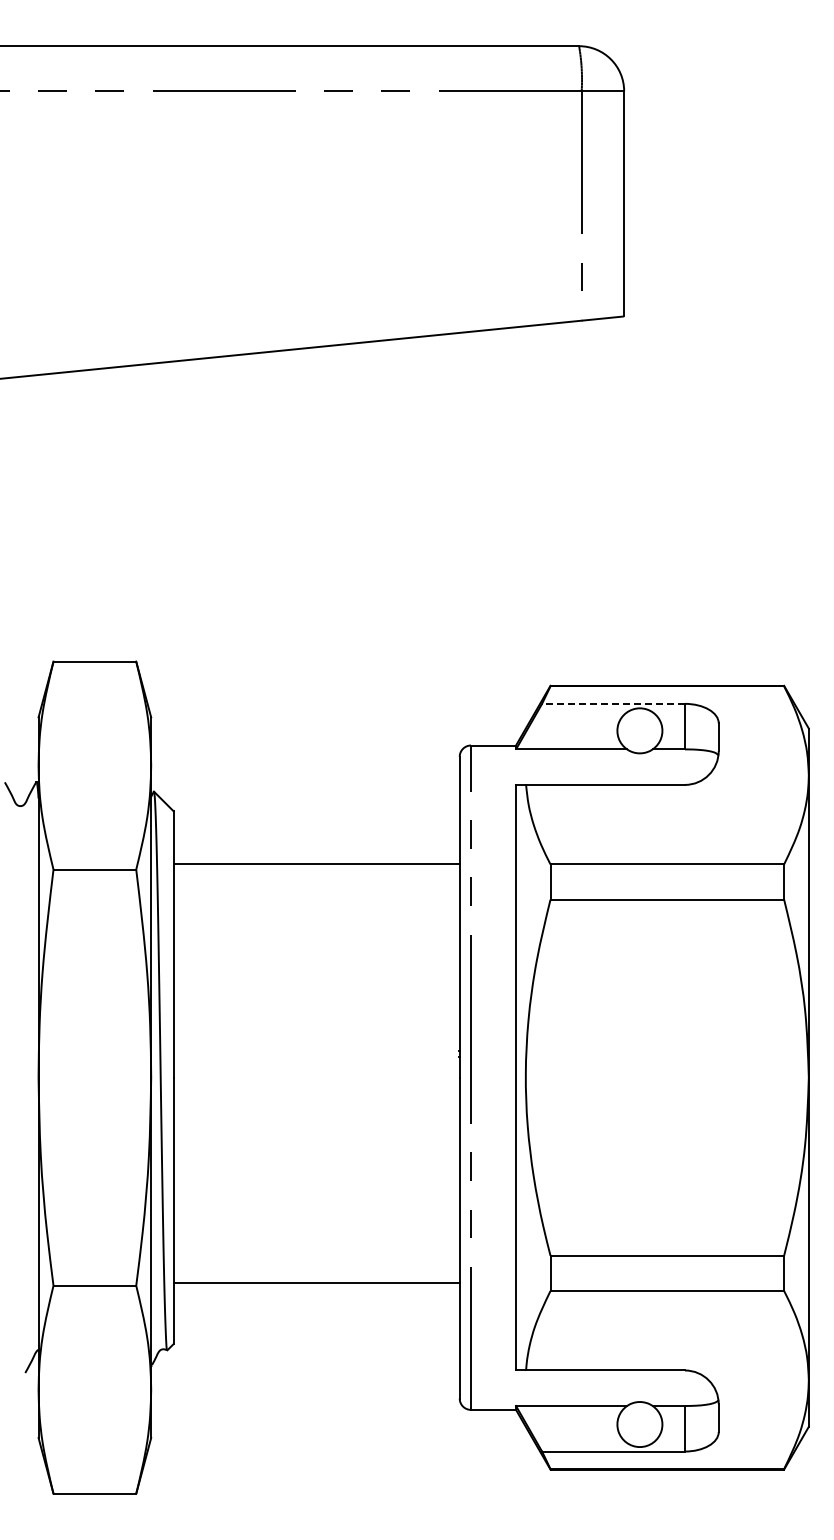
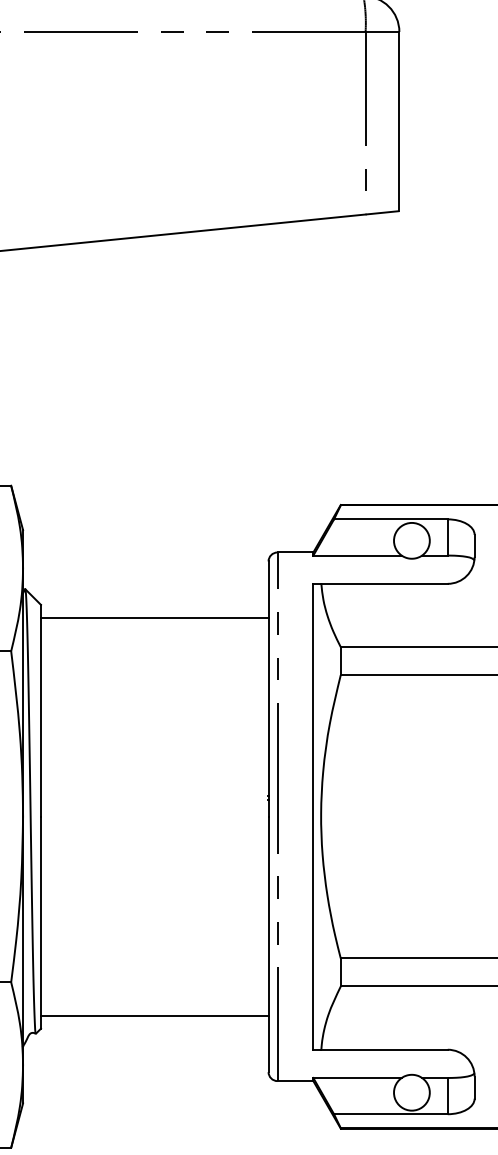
line: (613, 703) -> (390, 519), dashed -> solid
line: (316, 863) -> (154, 617), moved
line: (316, 1282) -> (154, 1015), moved

